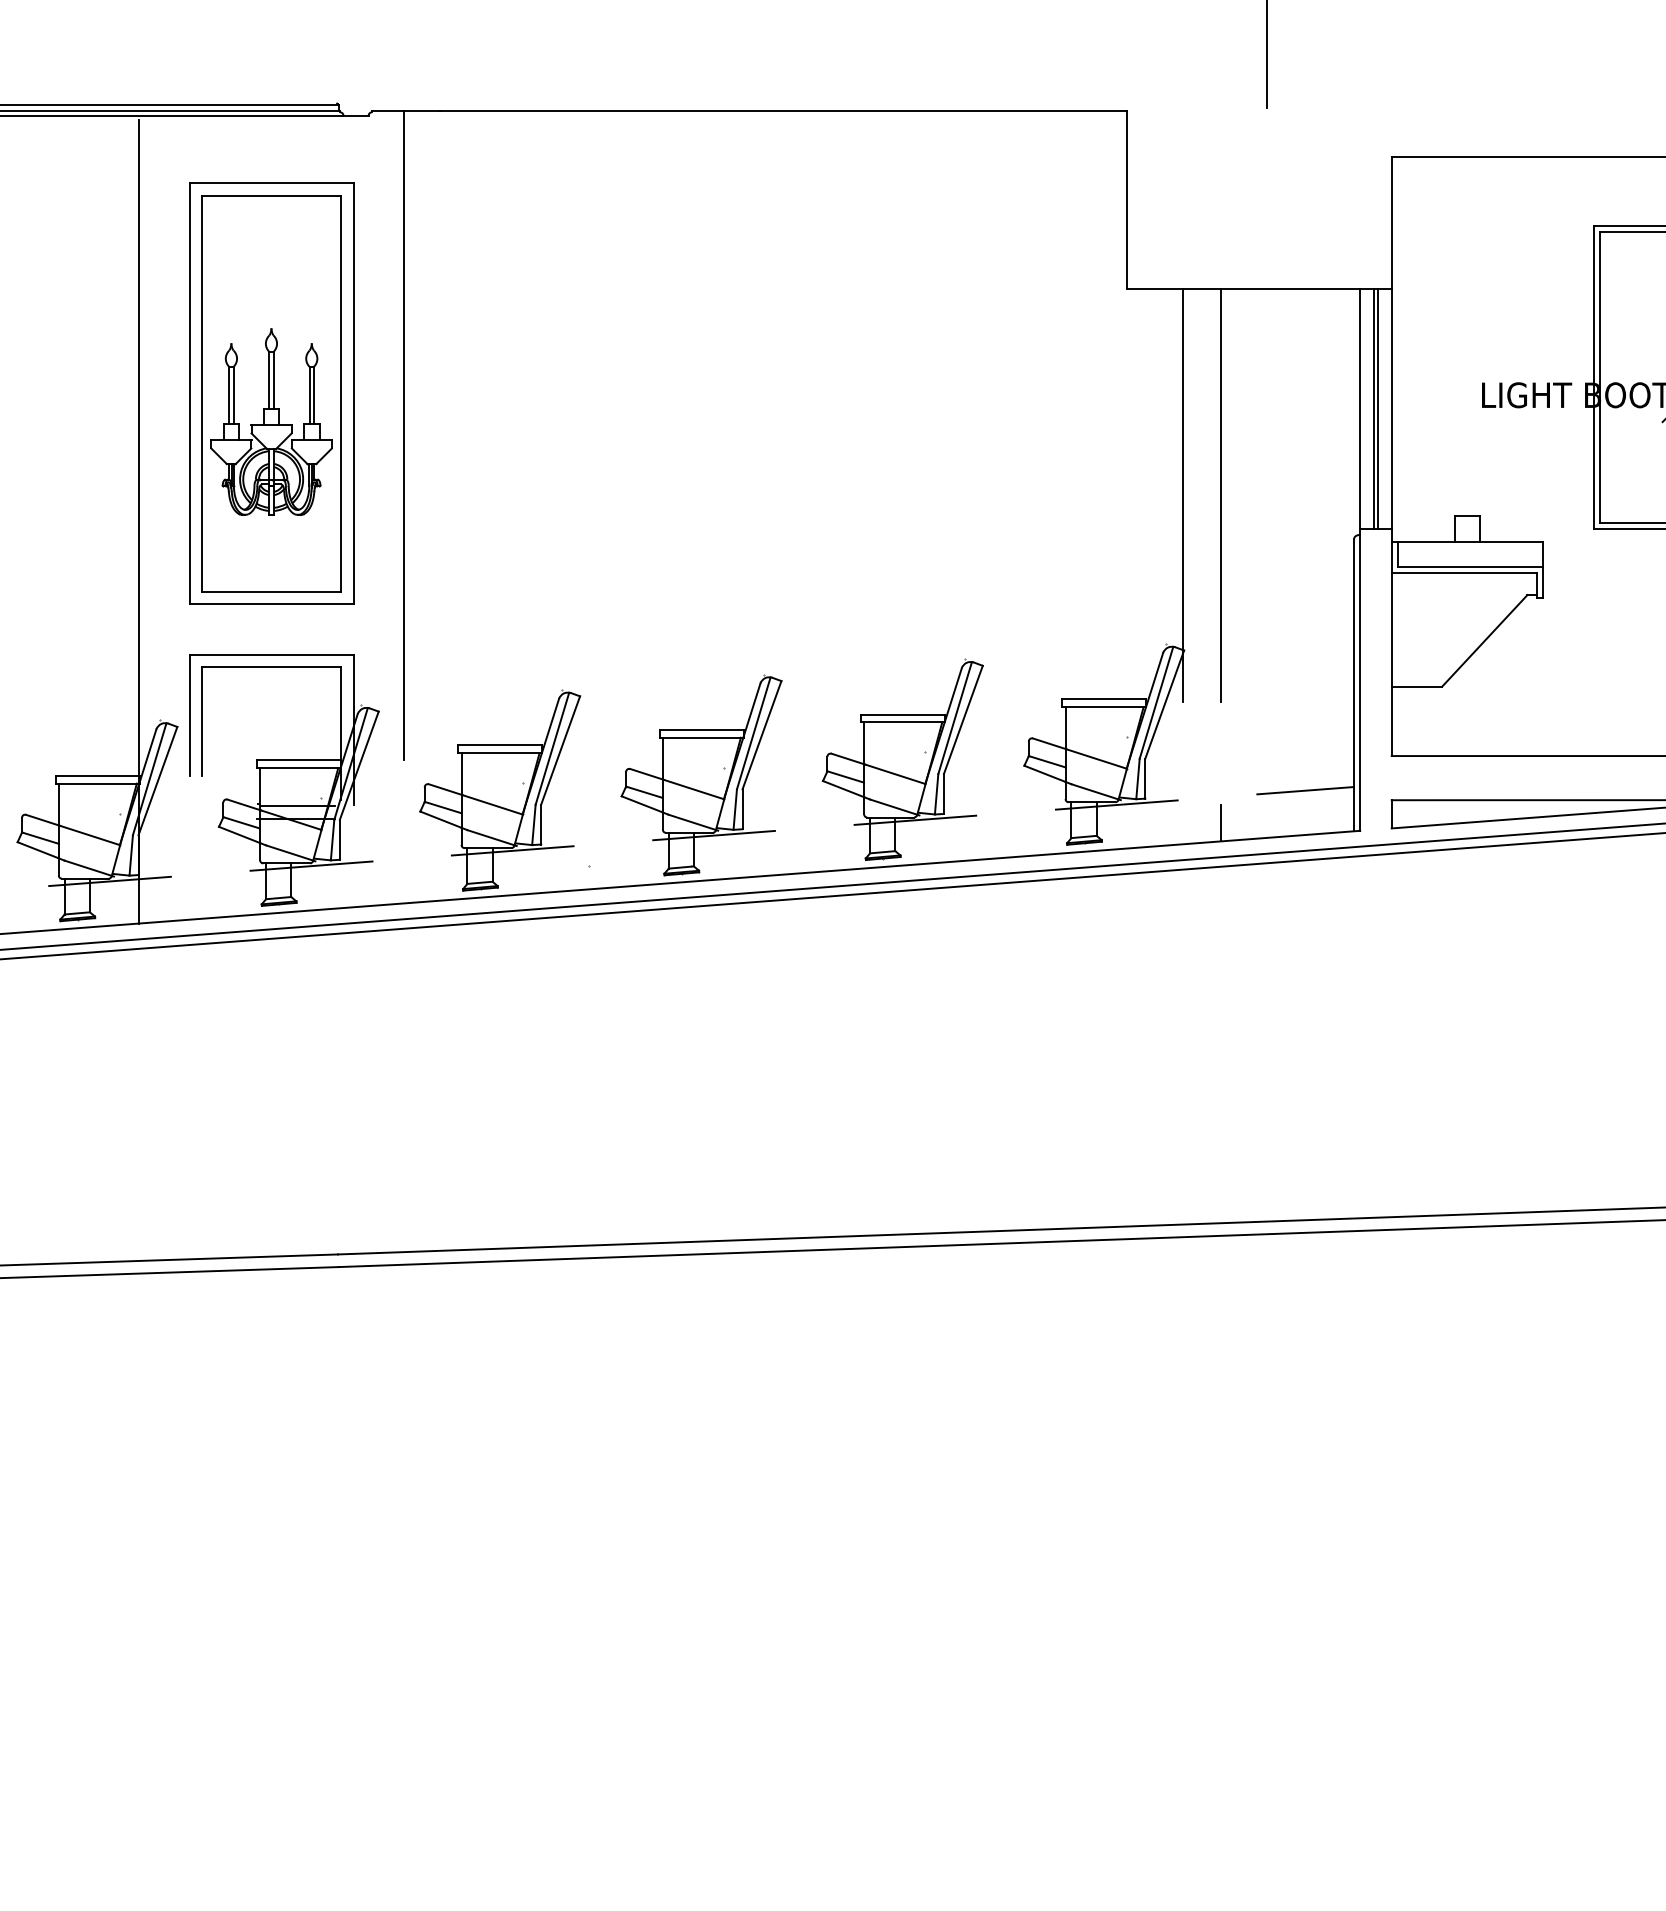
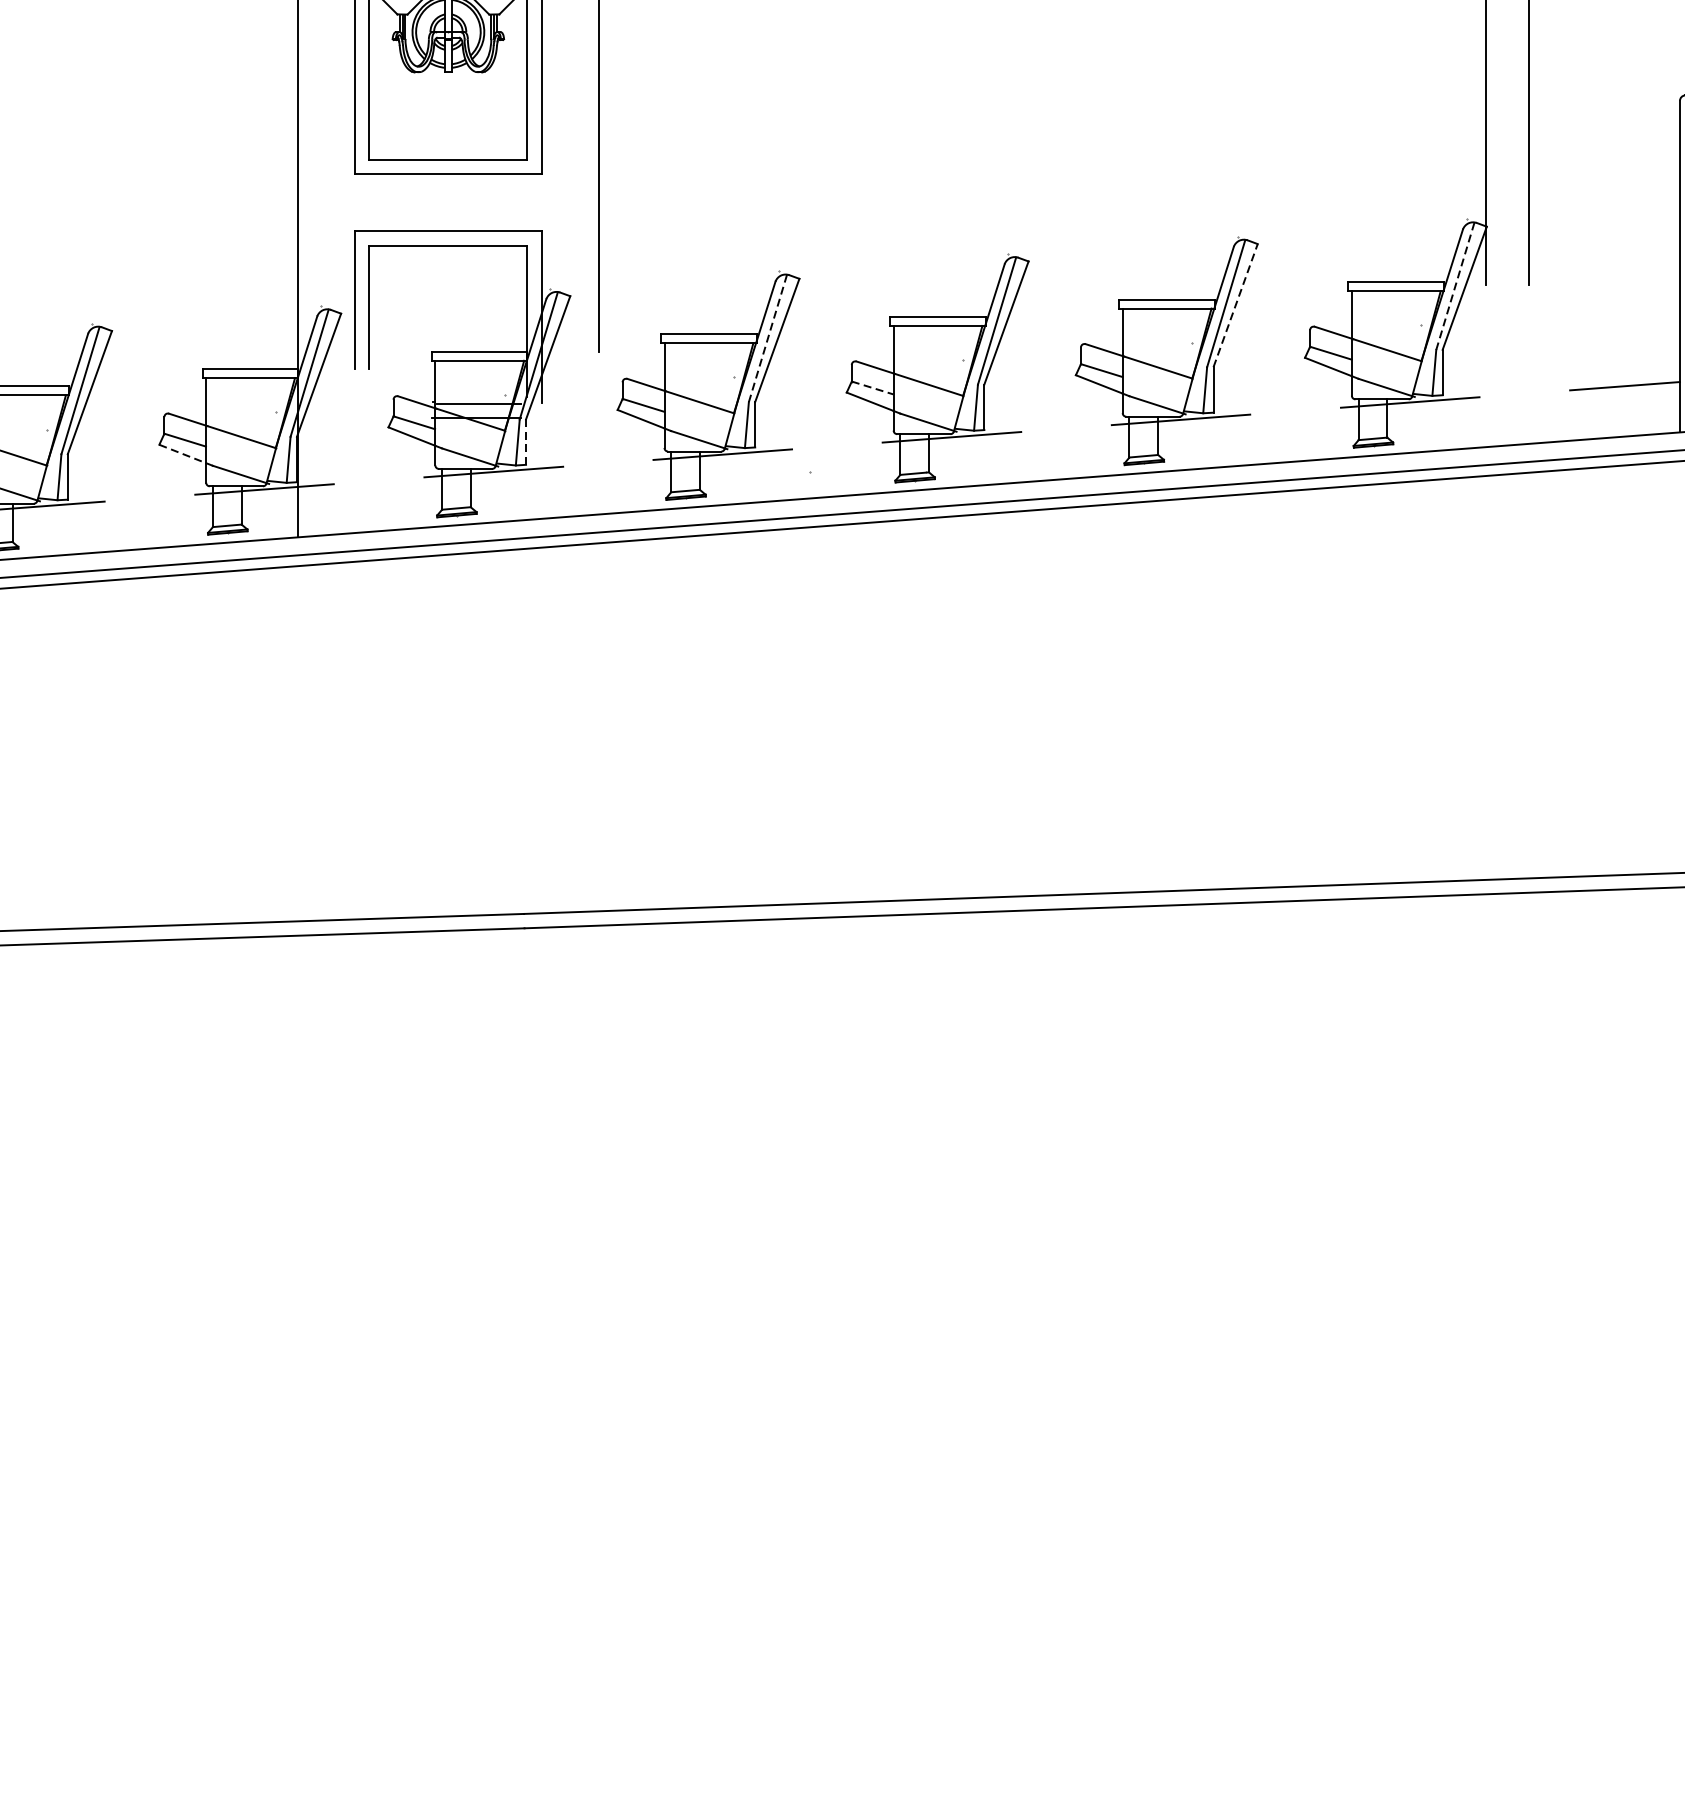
line: (1156, 703) -> (1455, 286), solid -> dashed
line: (963, 719) -> (1235, 305), solid -> dashed
line: (552, 749) -> (768, 339), solid -> dashed
line: (644, 792) -> (872, 388), solid -> dashed
line: (1221, 823) -> (1529, 423), removed
line: (339, 839) -> (525, 441), solid -> dashed
line: (38, 850) -> (183, 454), solid -> dashed

